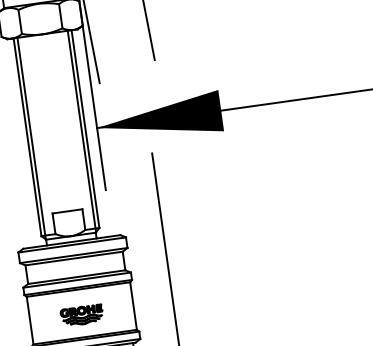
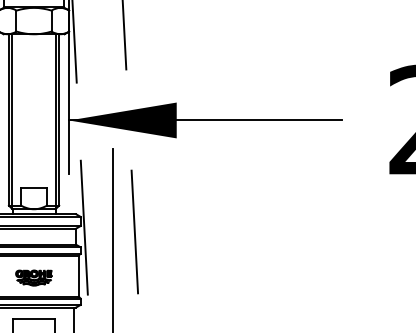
line: (190, 245) -> (134, 231), added
line: (130, 249) -> (83, 227), added

